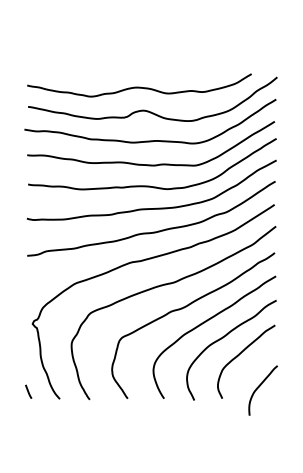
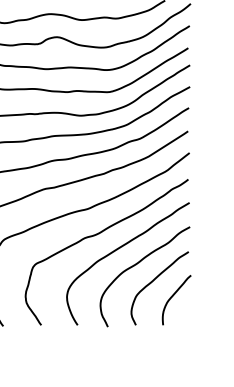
curve: (259, 387) -> (173, 297), moved

